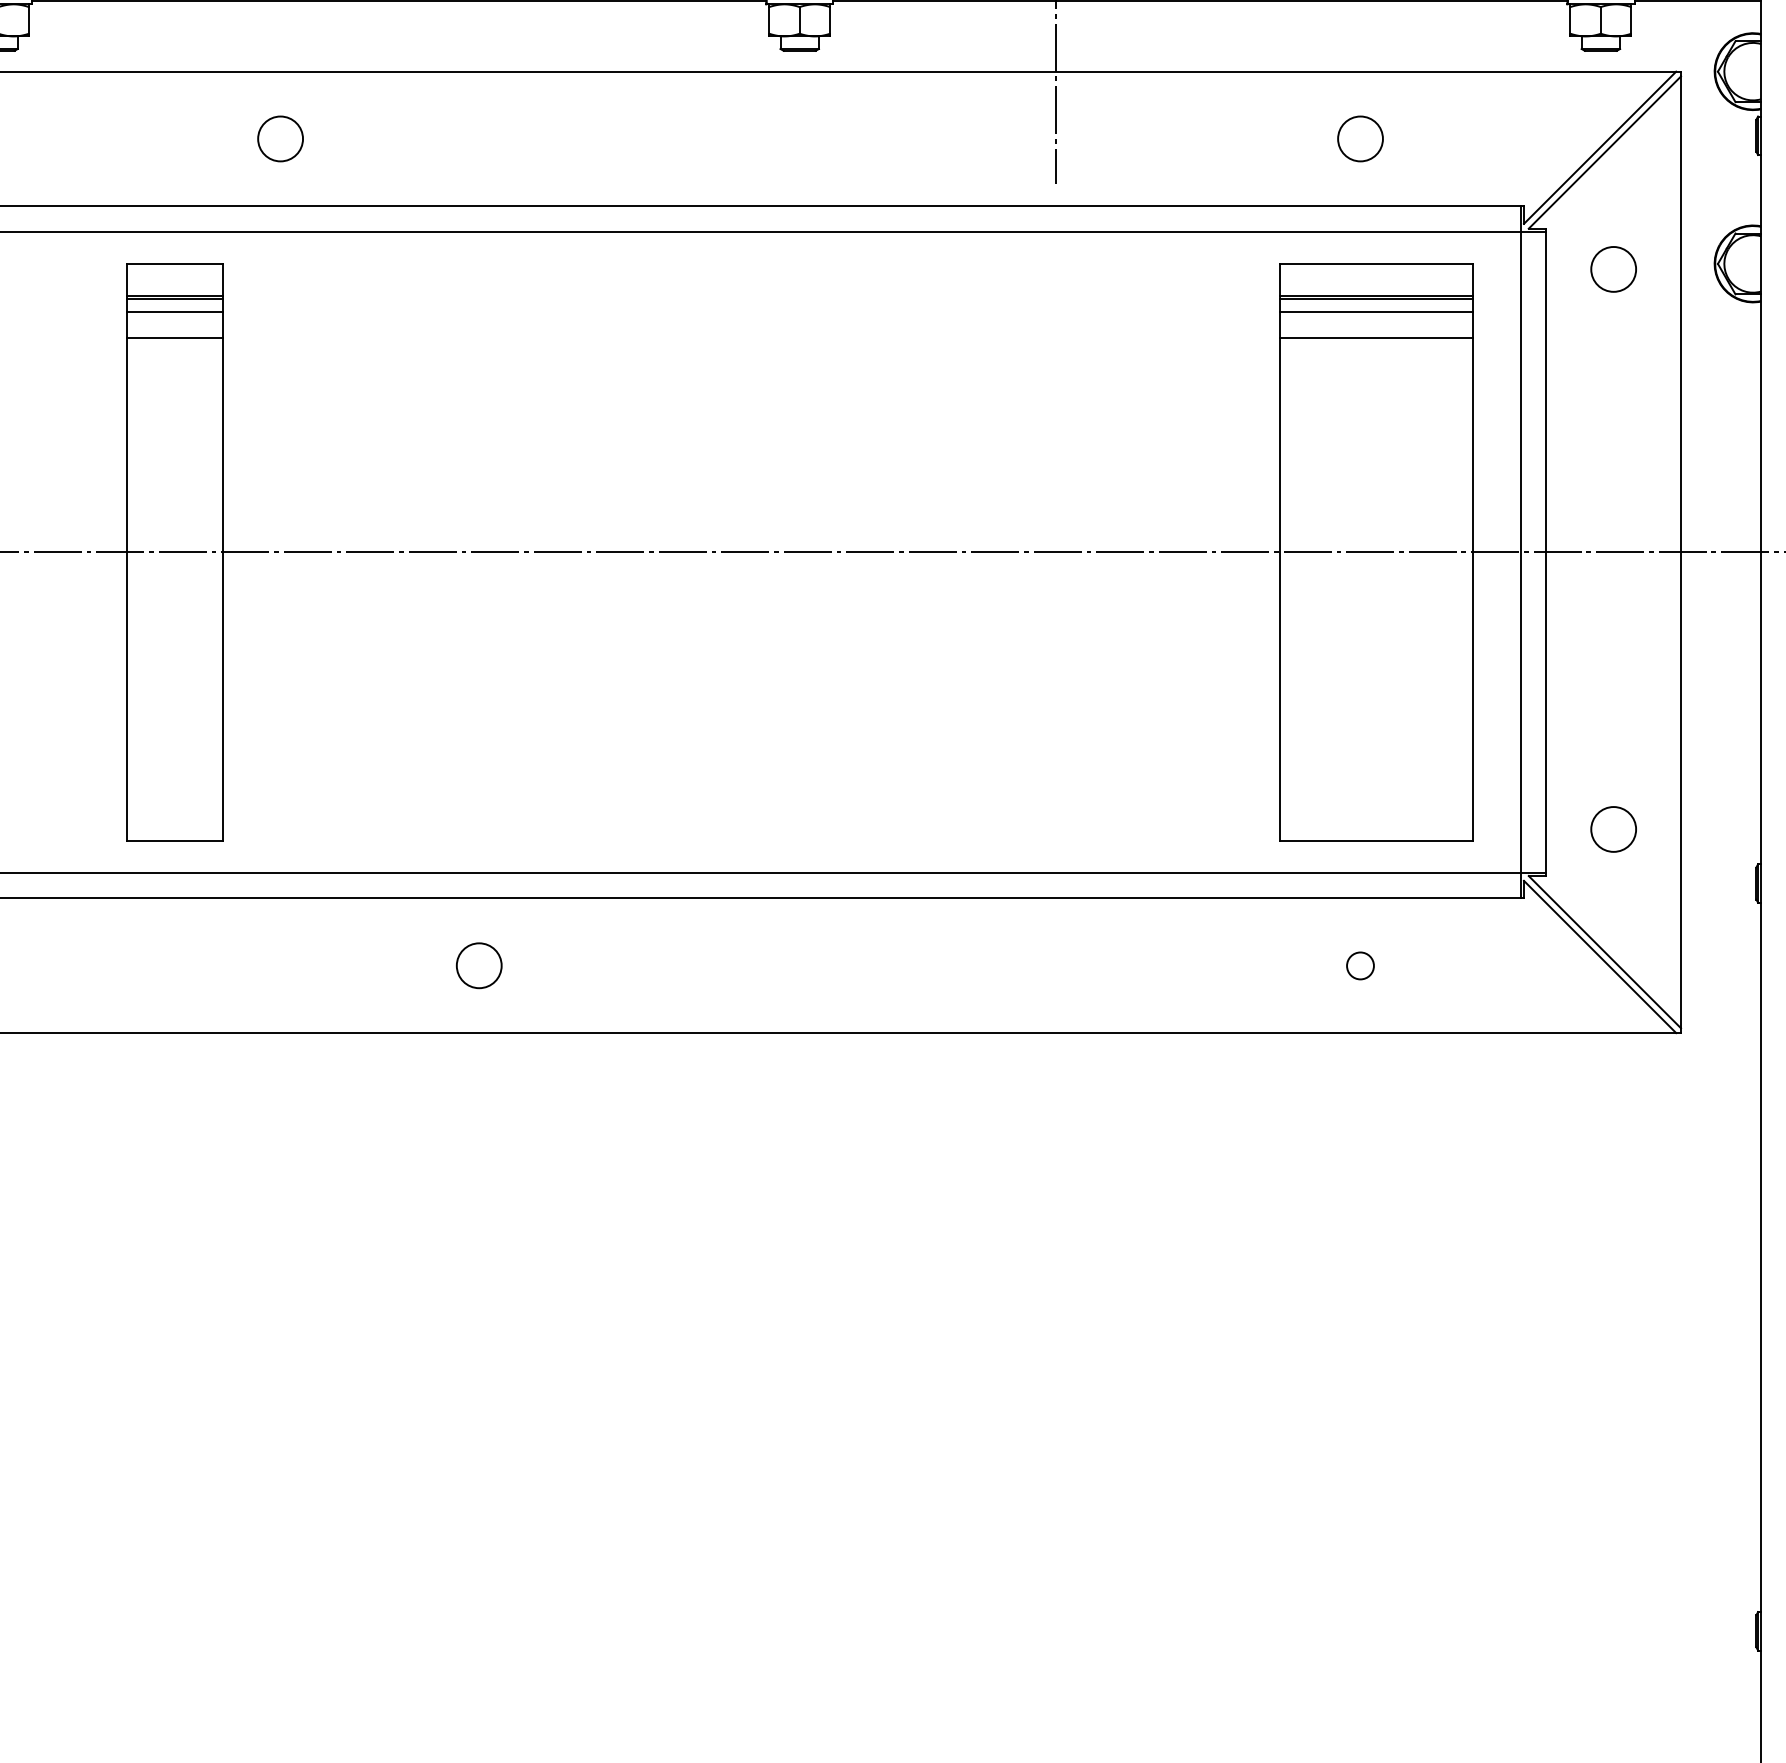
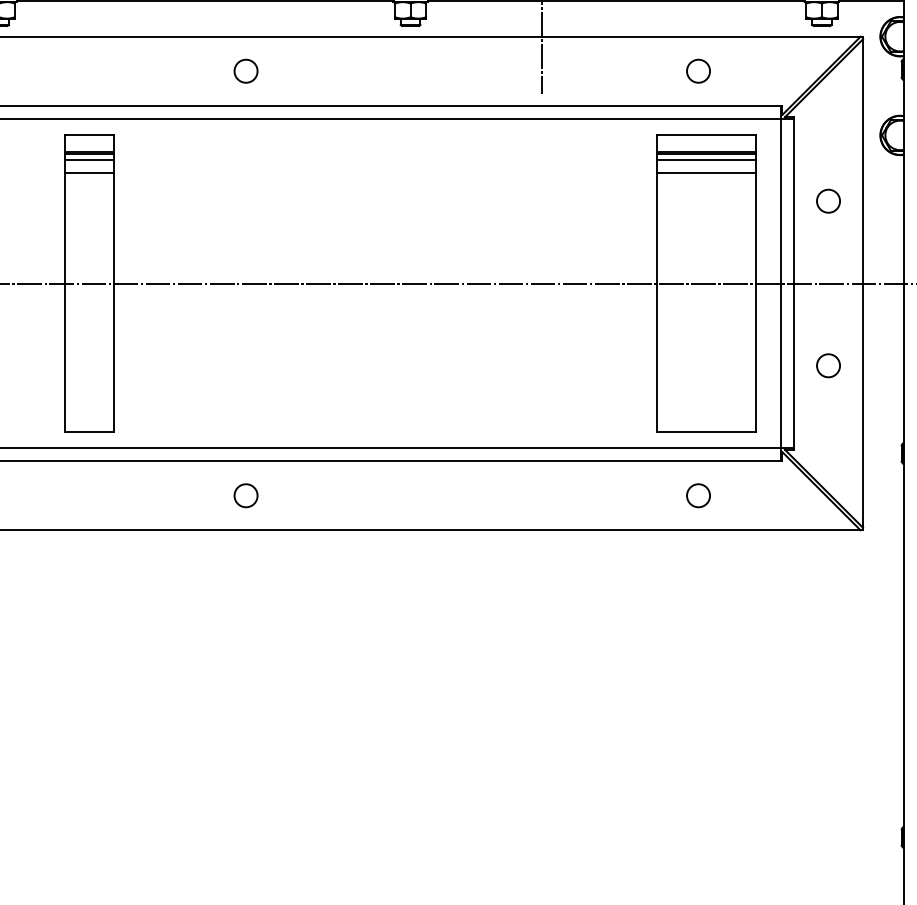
circle: (279, 137) -> (245, 70), moved
circle: (1613, 267) -> (828, 200), moved
circle: (1613, 828) -> (828, 365), moved
circle: (1360, 965) -> (698, 495), size x1.67

